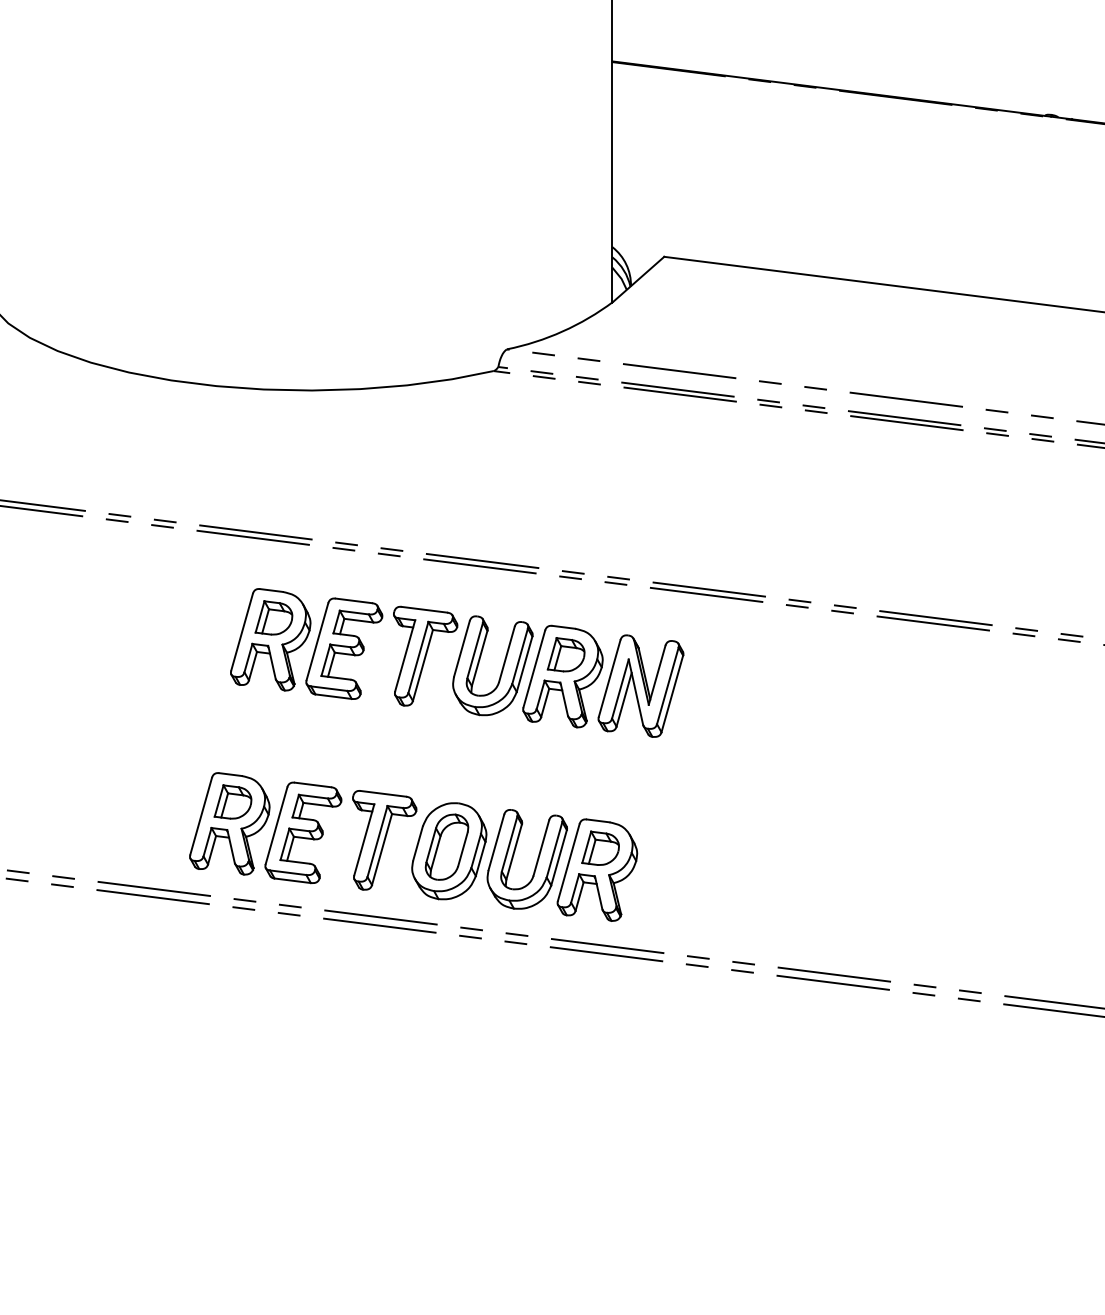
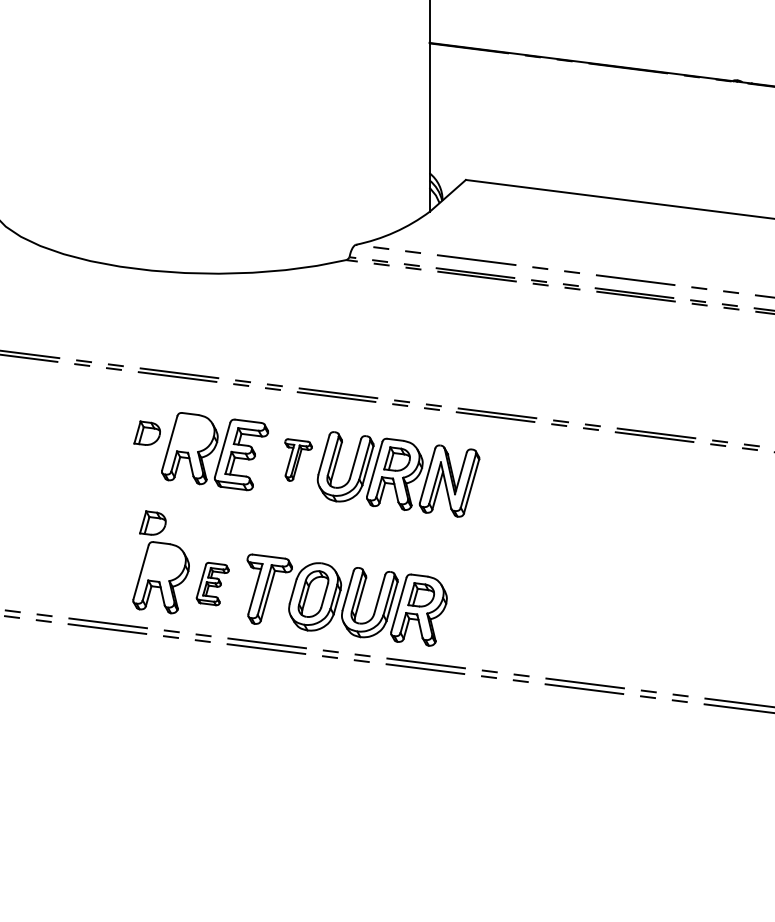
part: (273, 617) -> (146, 432), moved
part: (425, 655) -> (298, 459), size x0.6
part: (232, 801) -> (152, 522), moved
part: (303, 832) -> (212, 583), size x0.6

